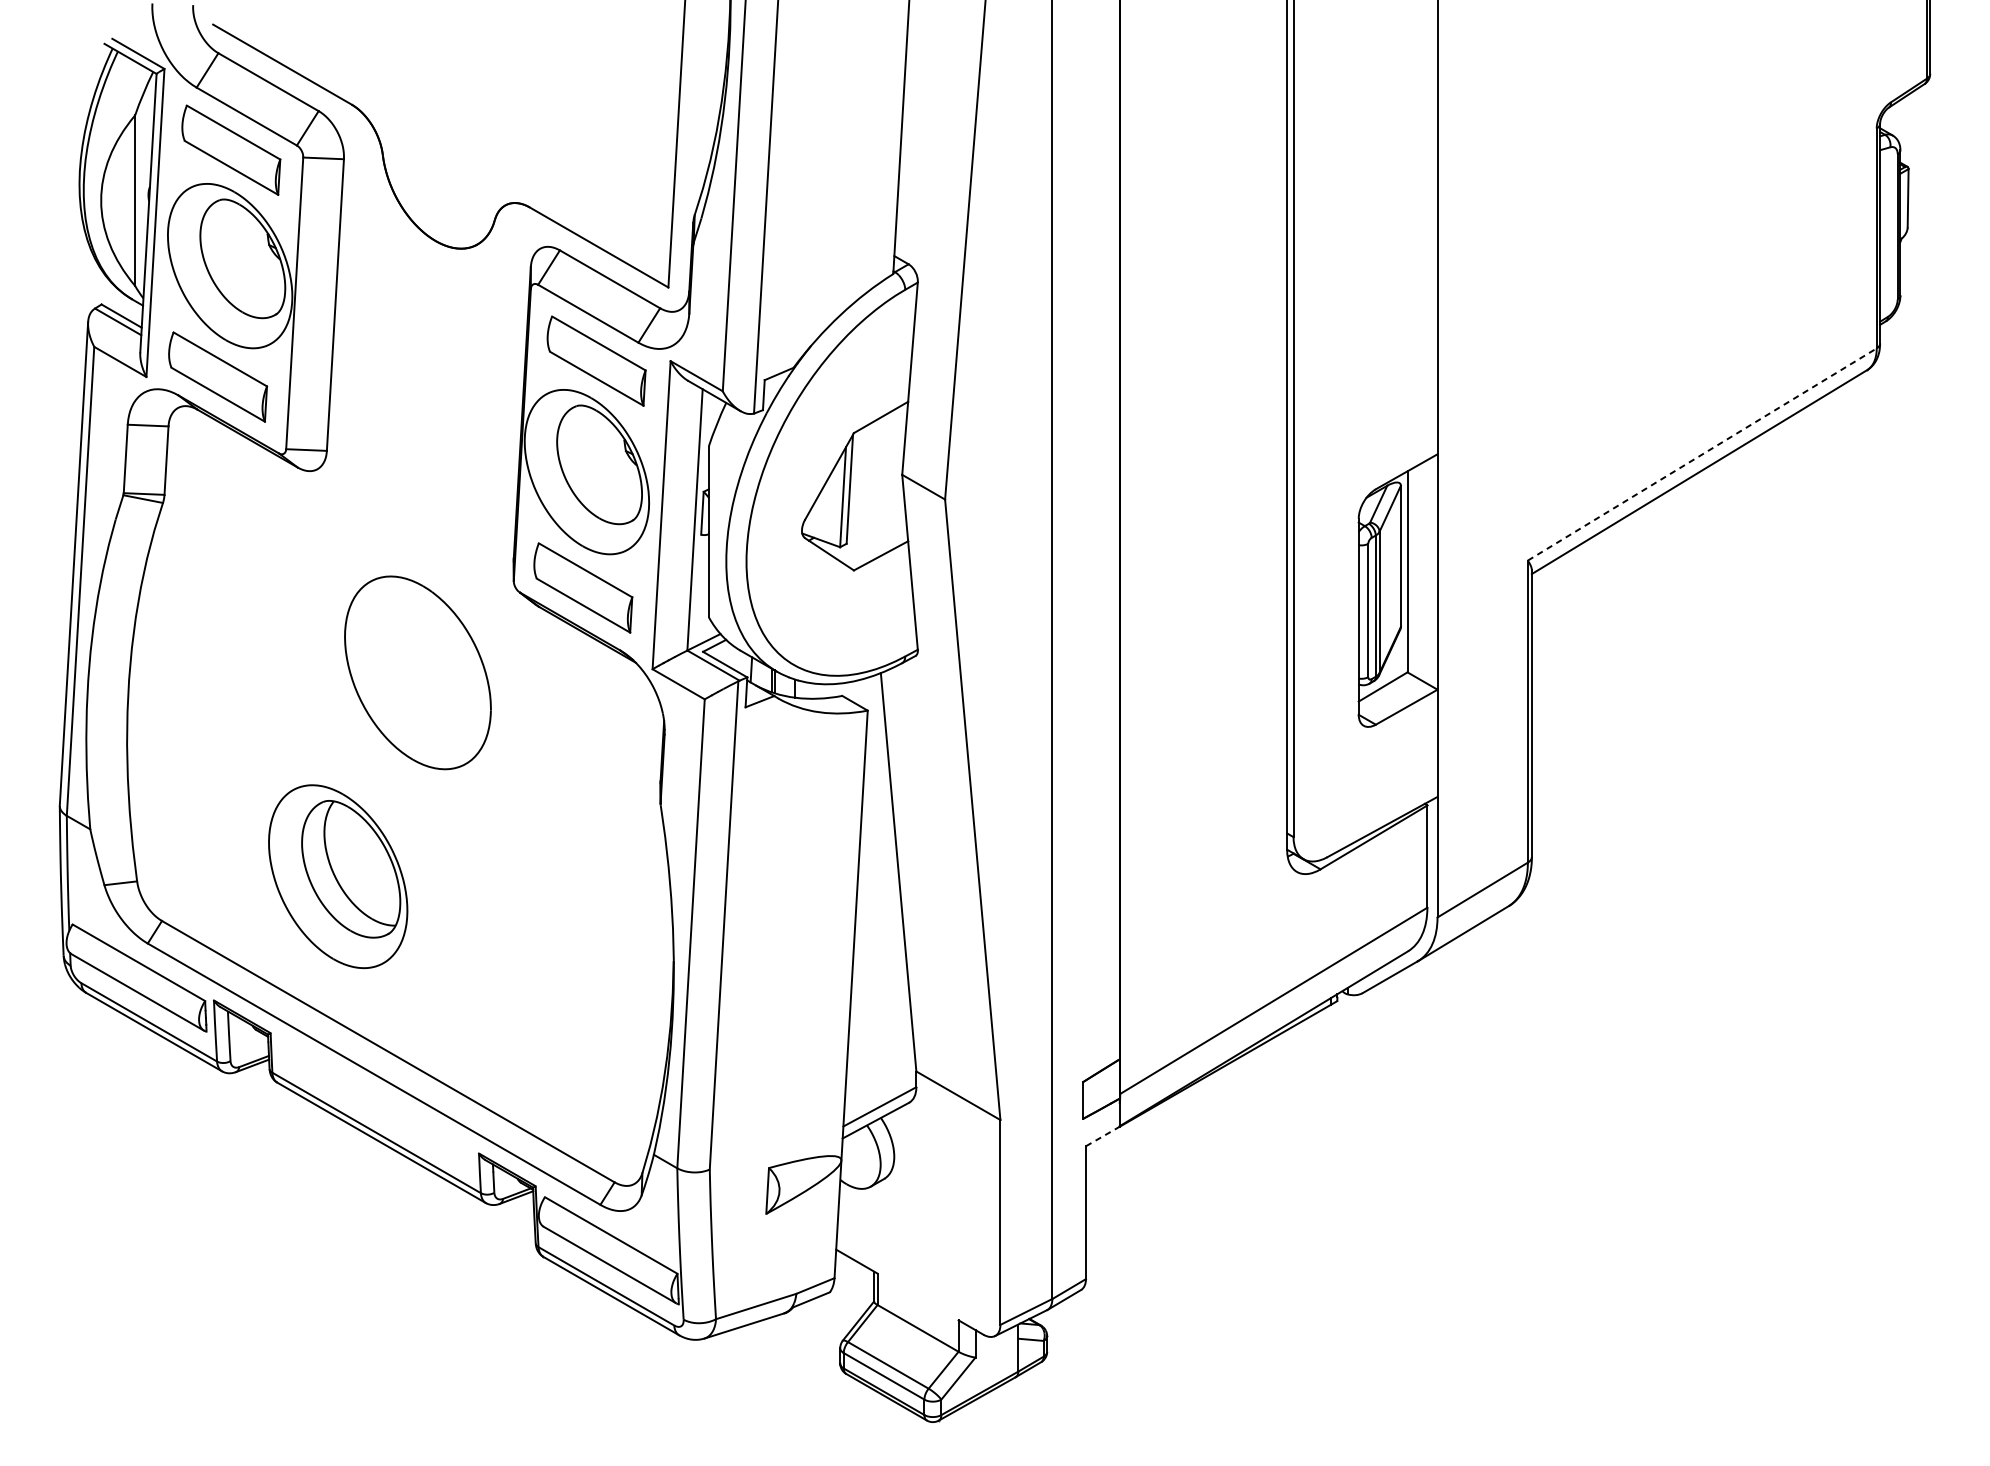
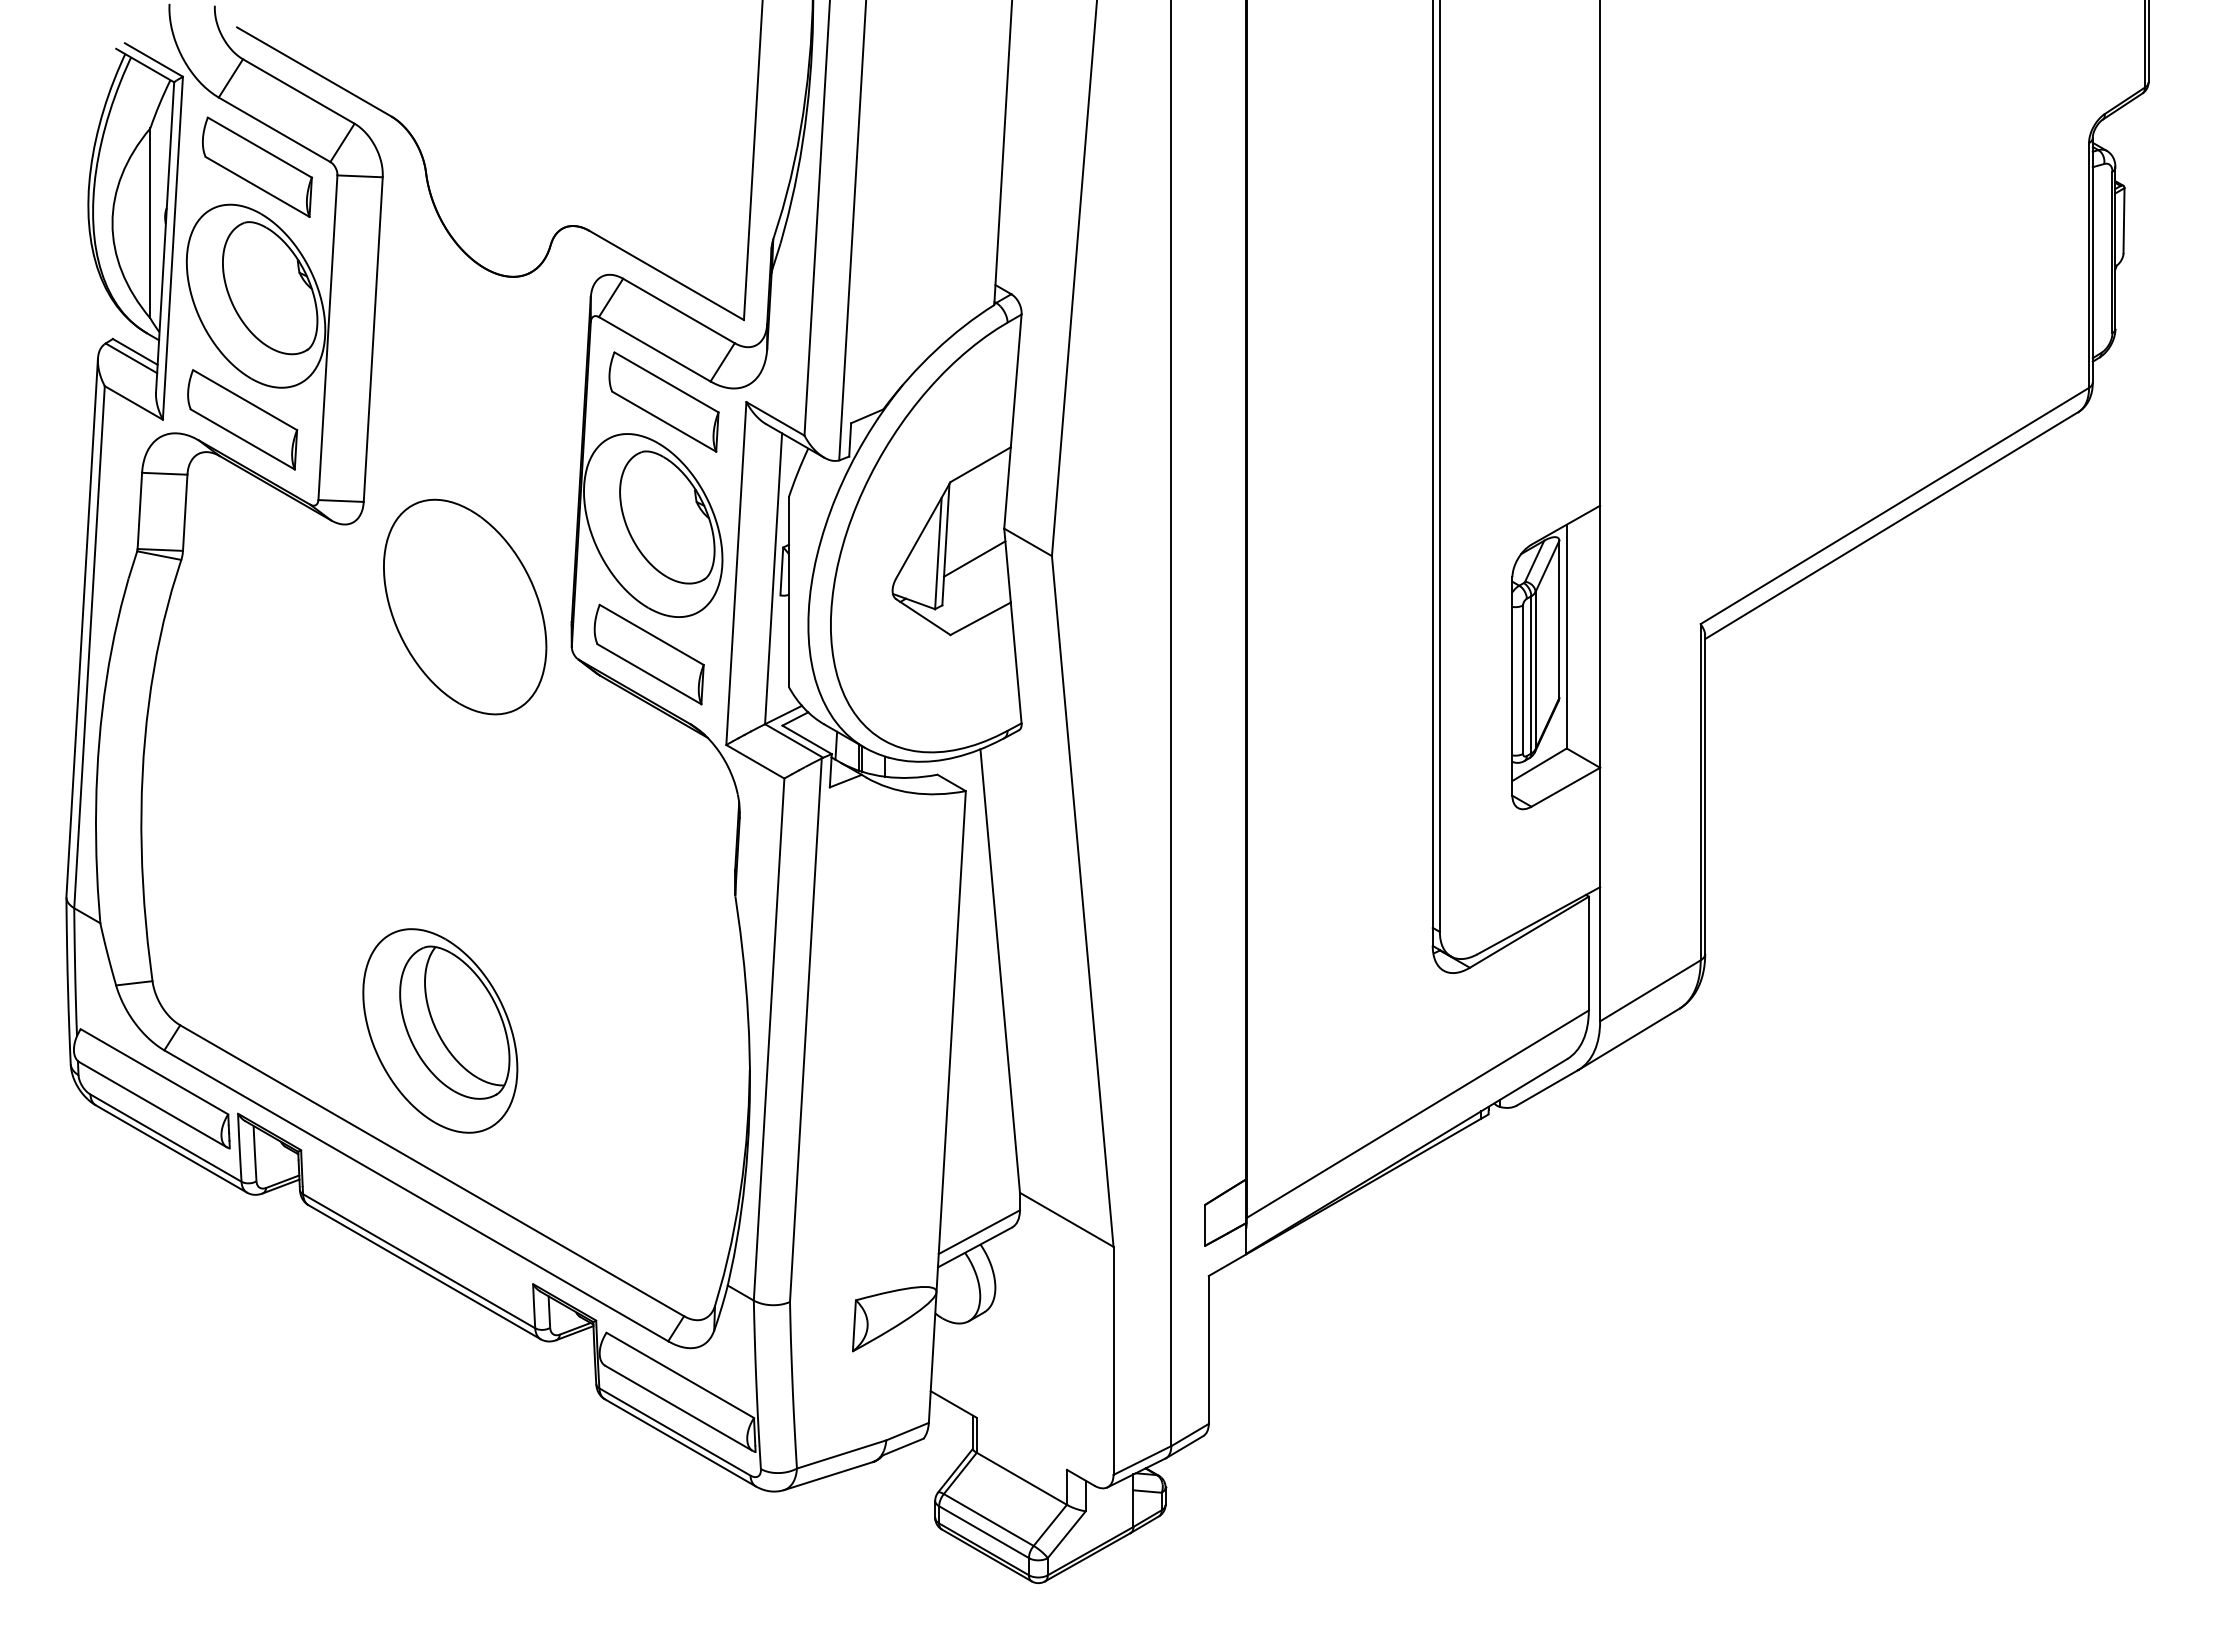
line: (1702, 454) -> (1895, 505), dashed -> solid
line: (875, 501) -> (974, 558), added
part: (418, 672) -> (465, 606), moved
part: (338, 876) -> (440, 1030), moved
line: (1102, 1136) -> (1227, 1265), dashed -> solid

